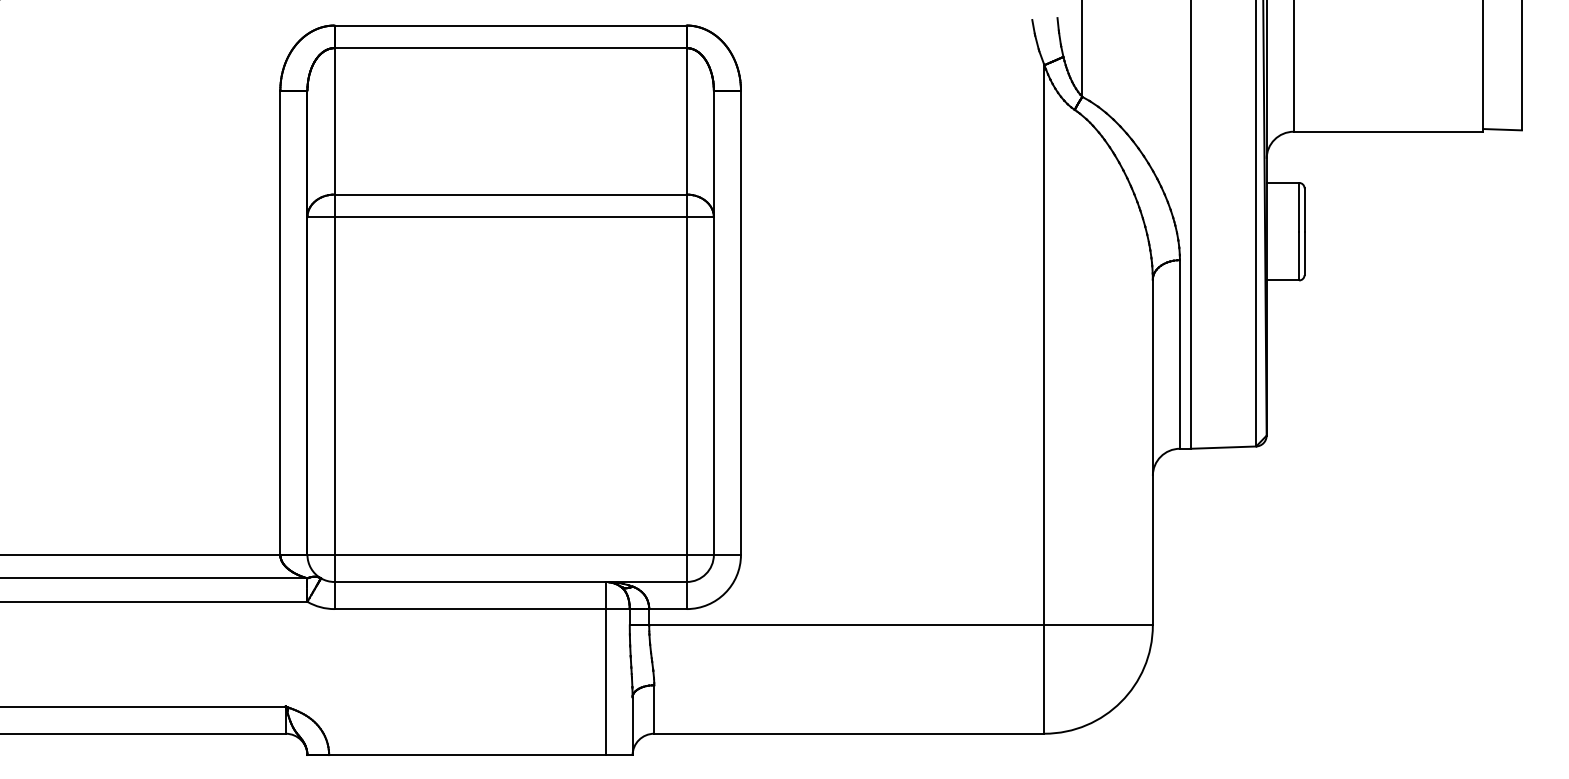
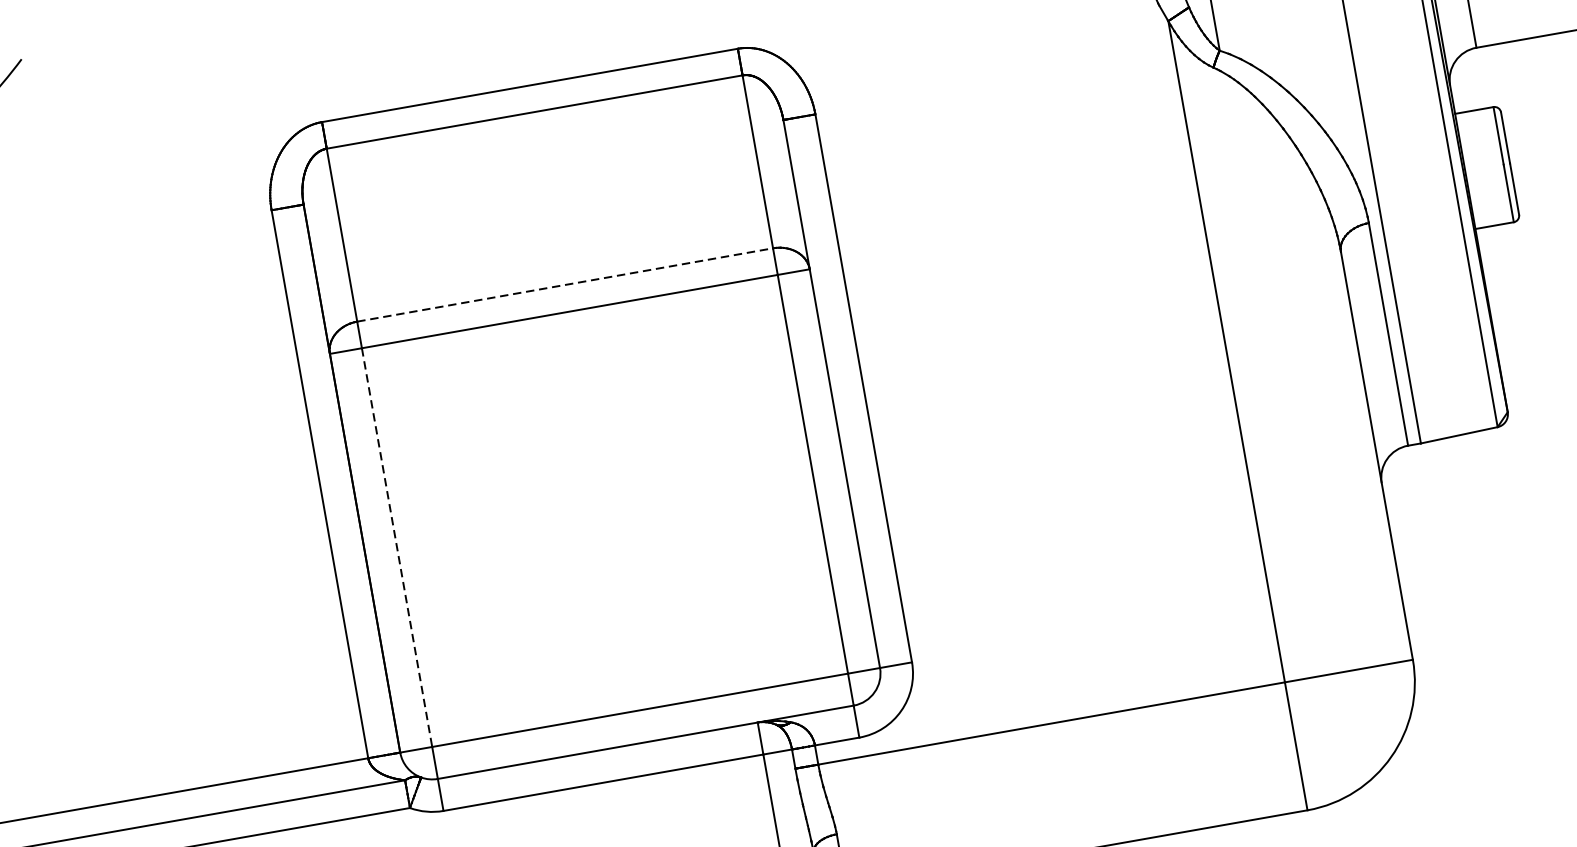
line: (511, 194) -> (566, 284), solid -> dashed
line: (334, 386) -> (397, 548), solid -> dashed

